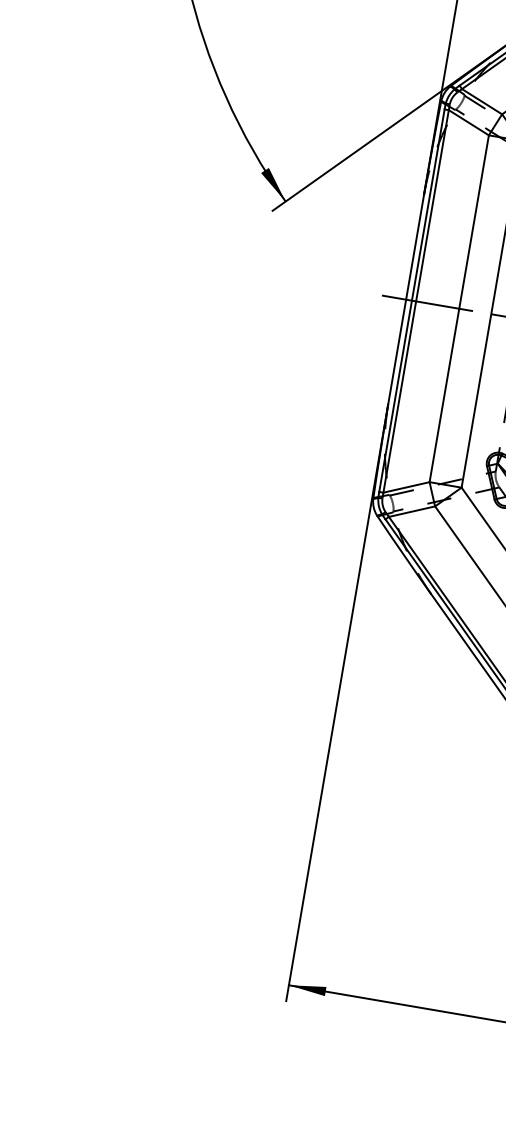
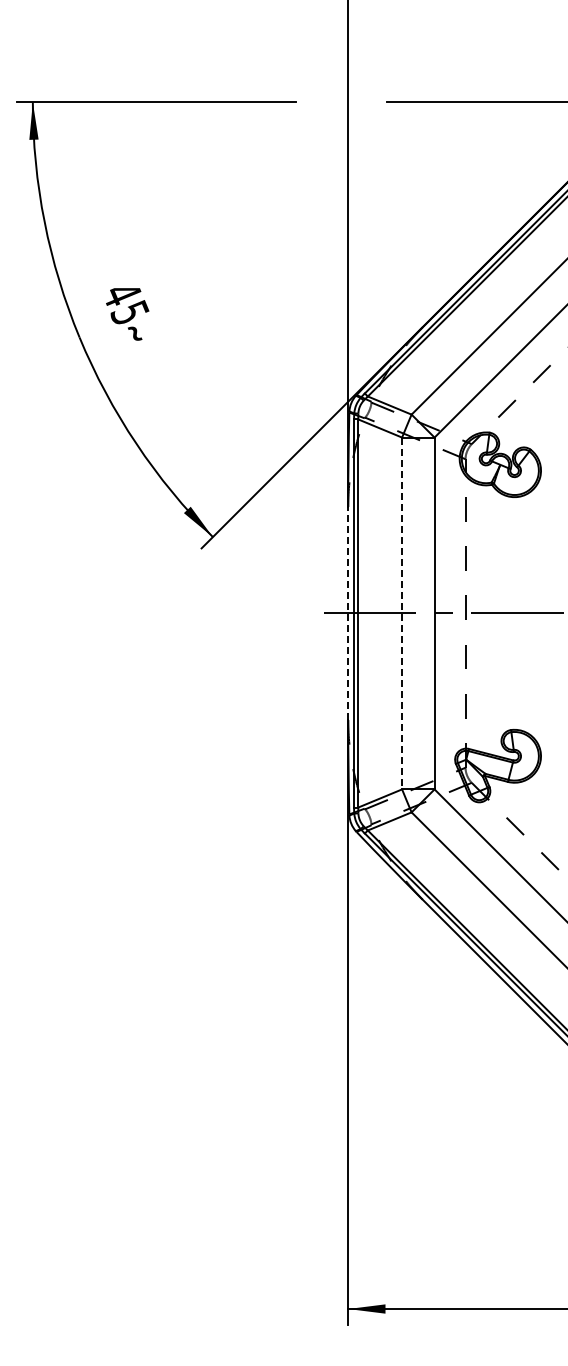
line: (406, 299) -> (348, 613), solid -> dashed
line: (459, 308) -> (402, 613), solid -> dashed

